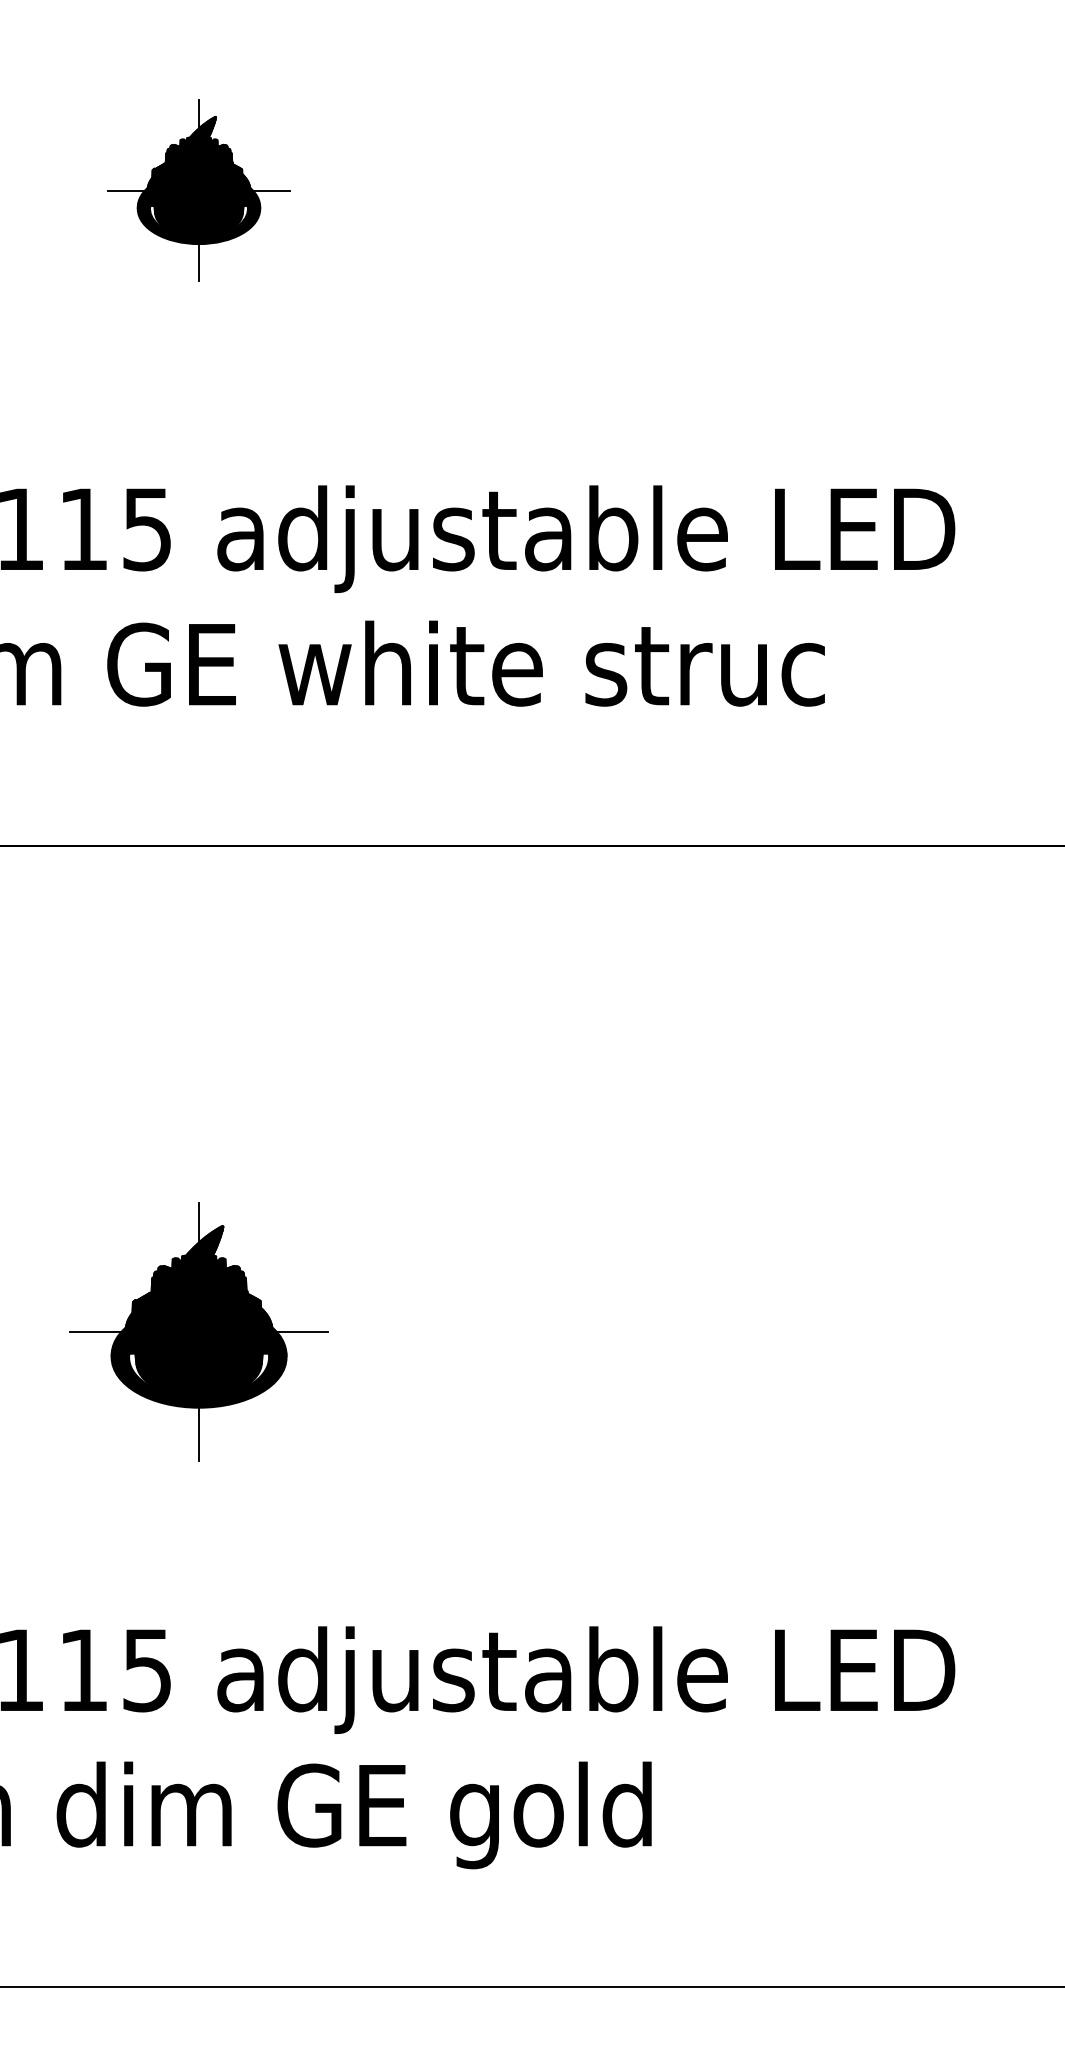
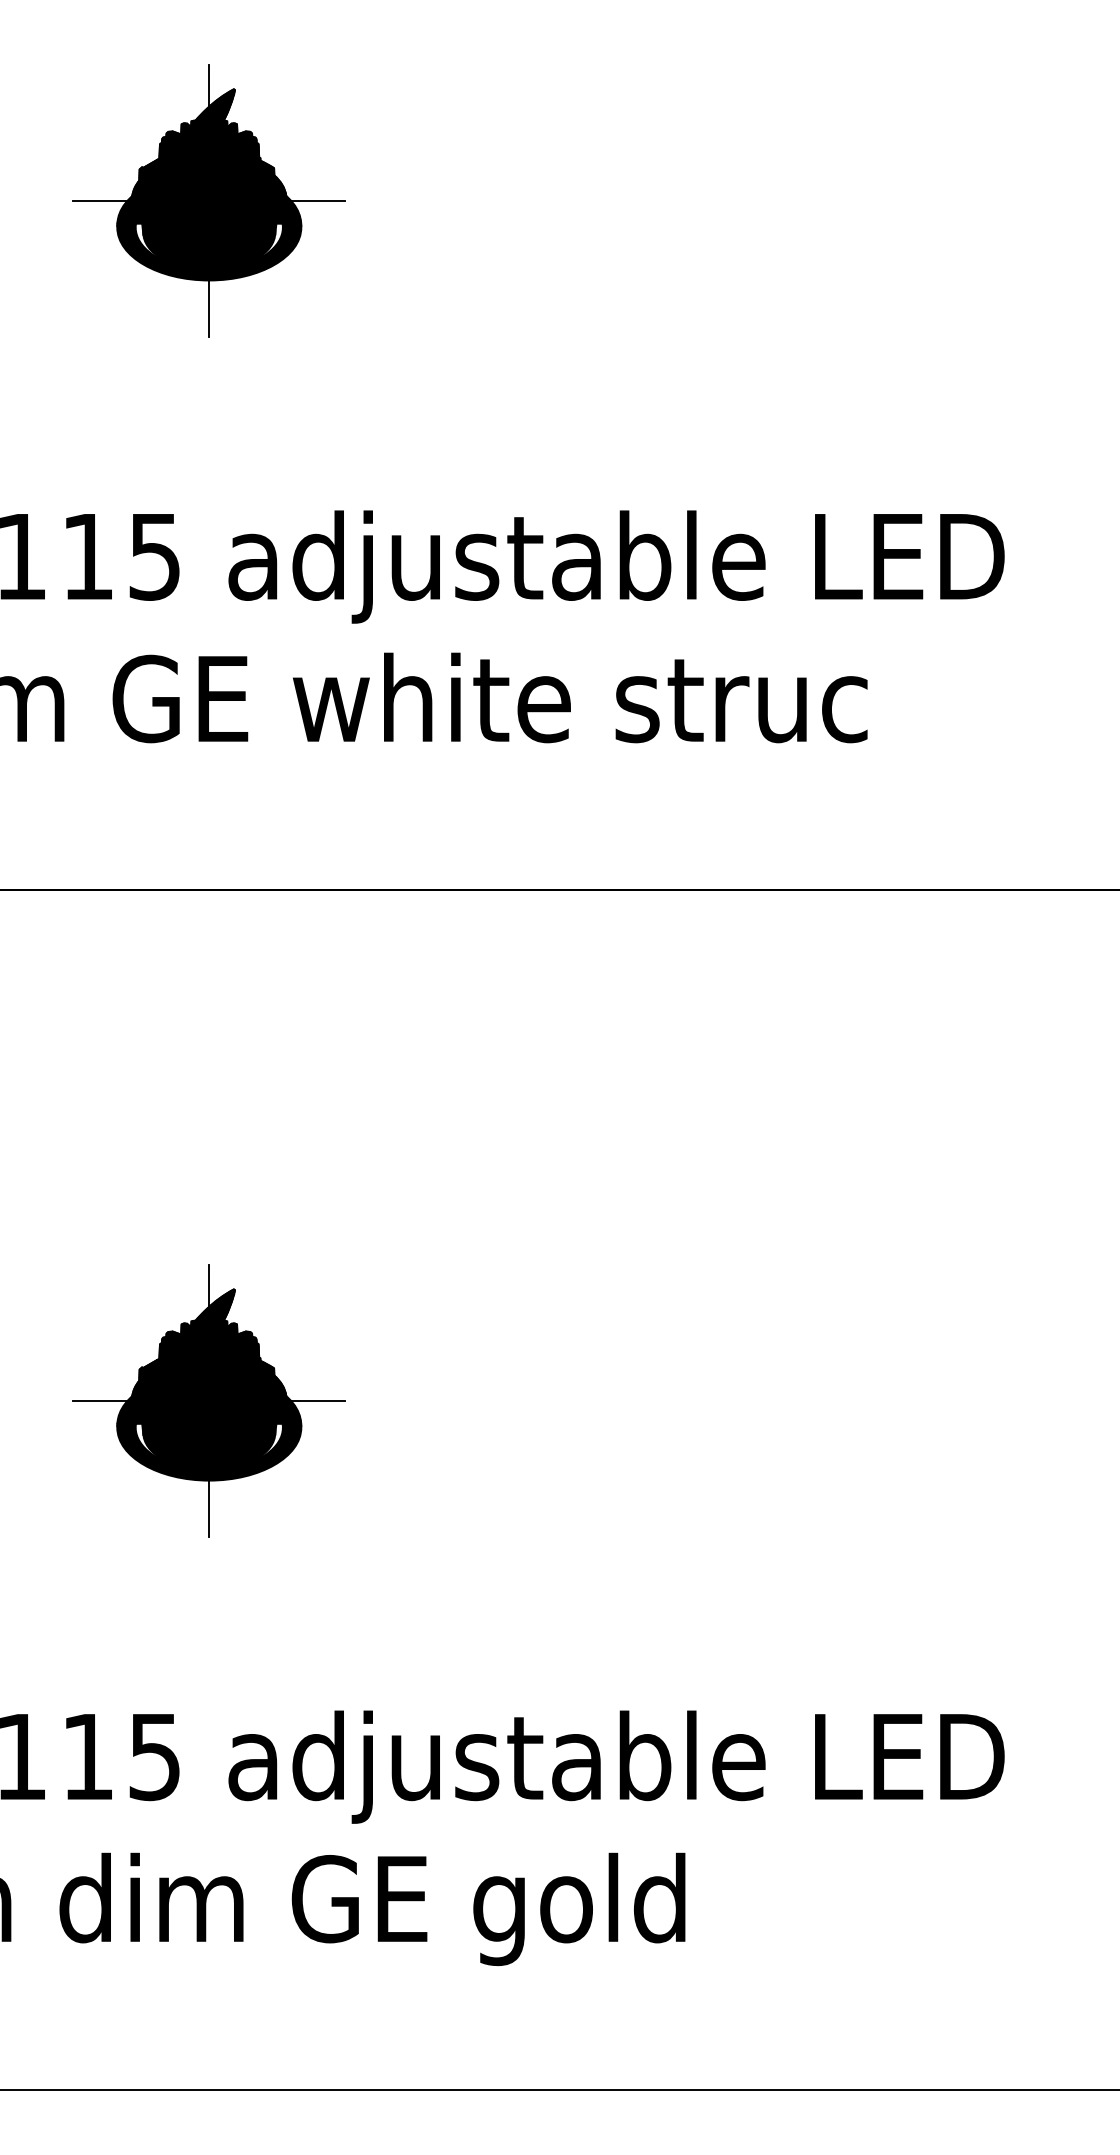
part: (198, 190) -> (208, 200), size x1.43

